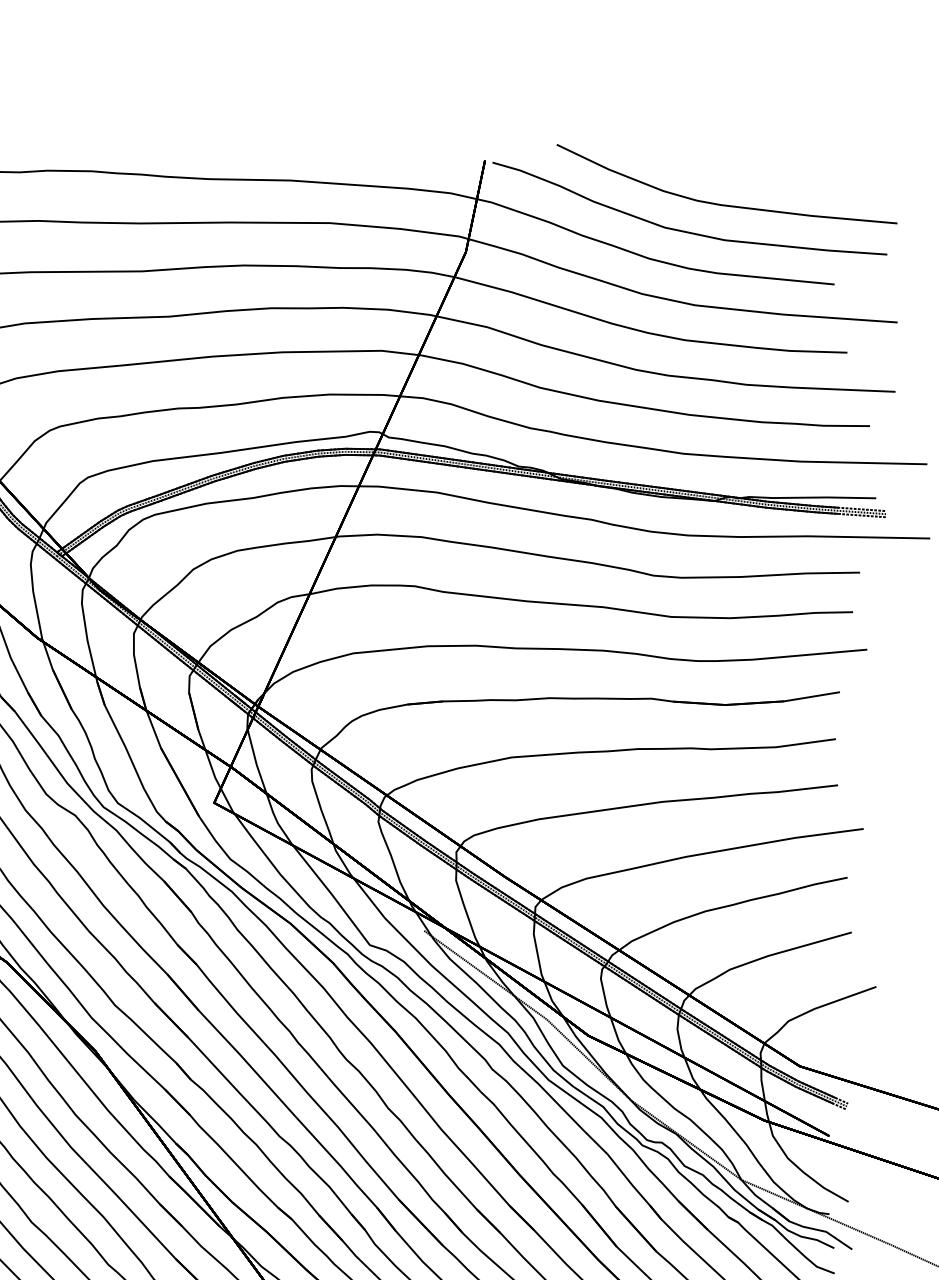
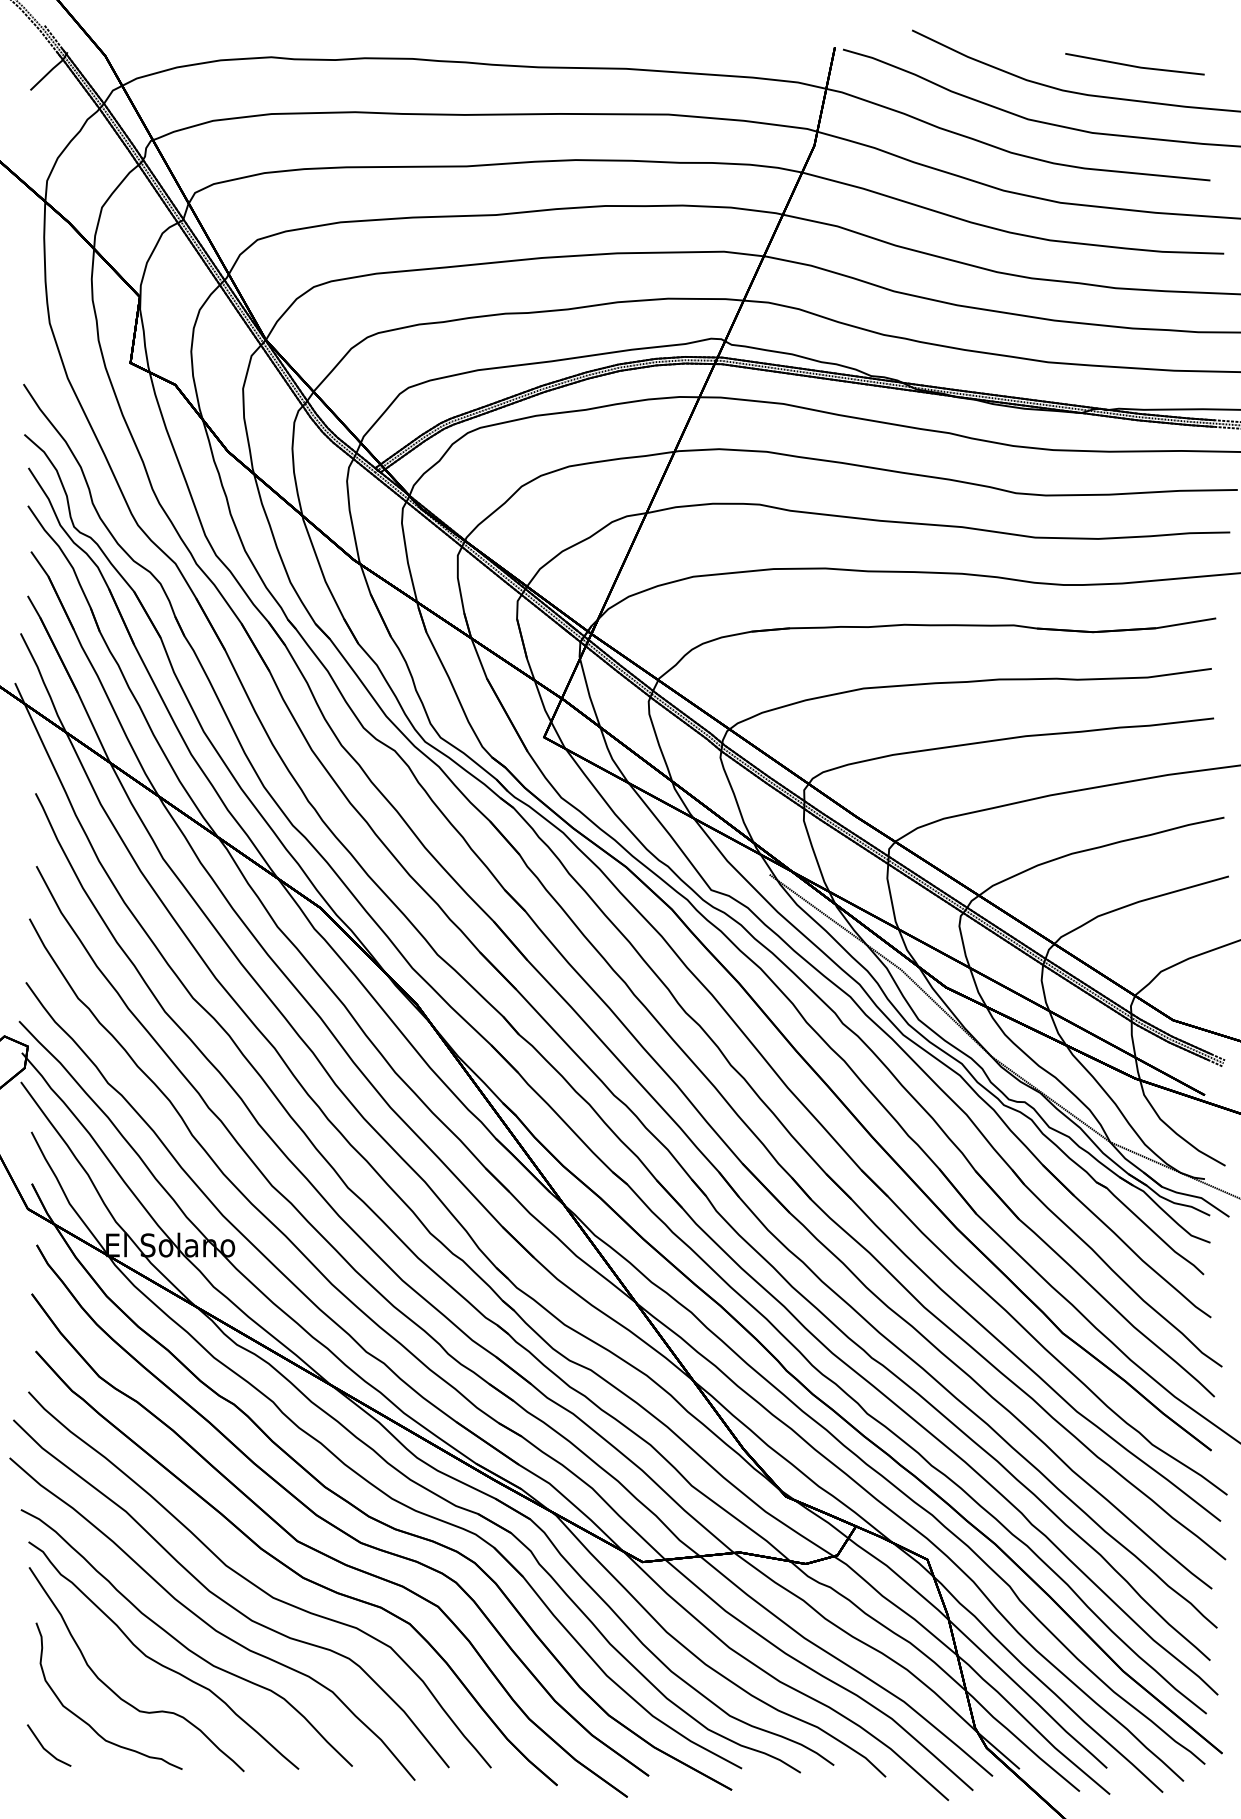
line: (763, 177) -> (1134, 65), added

